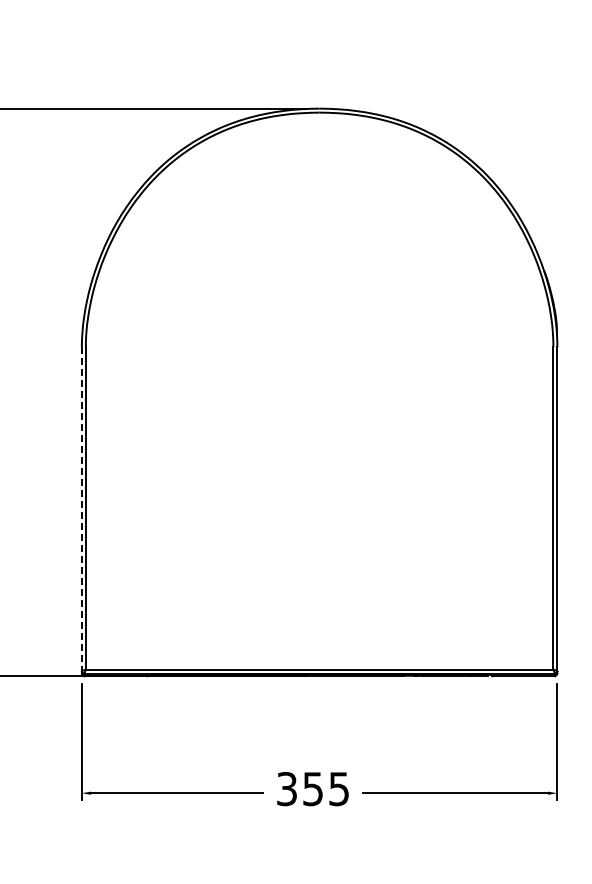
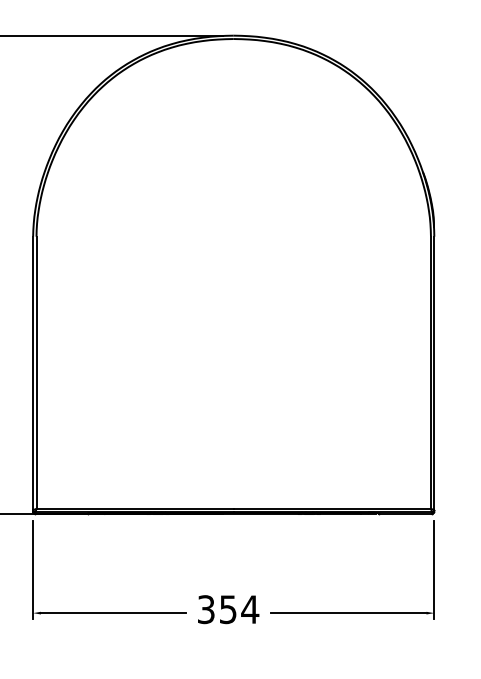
line: (81, 509) -> (32, 373), dashed -> solid
text: (338, 789) -> (249, 609), 355 -> 354

